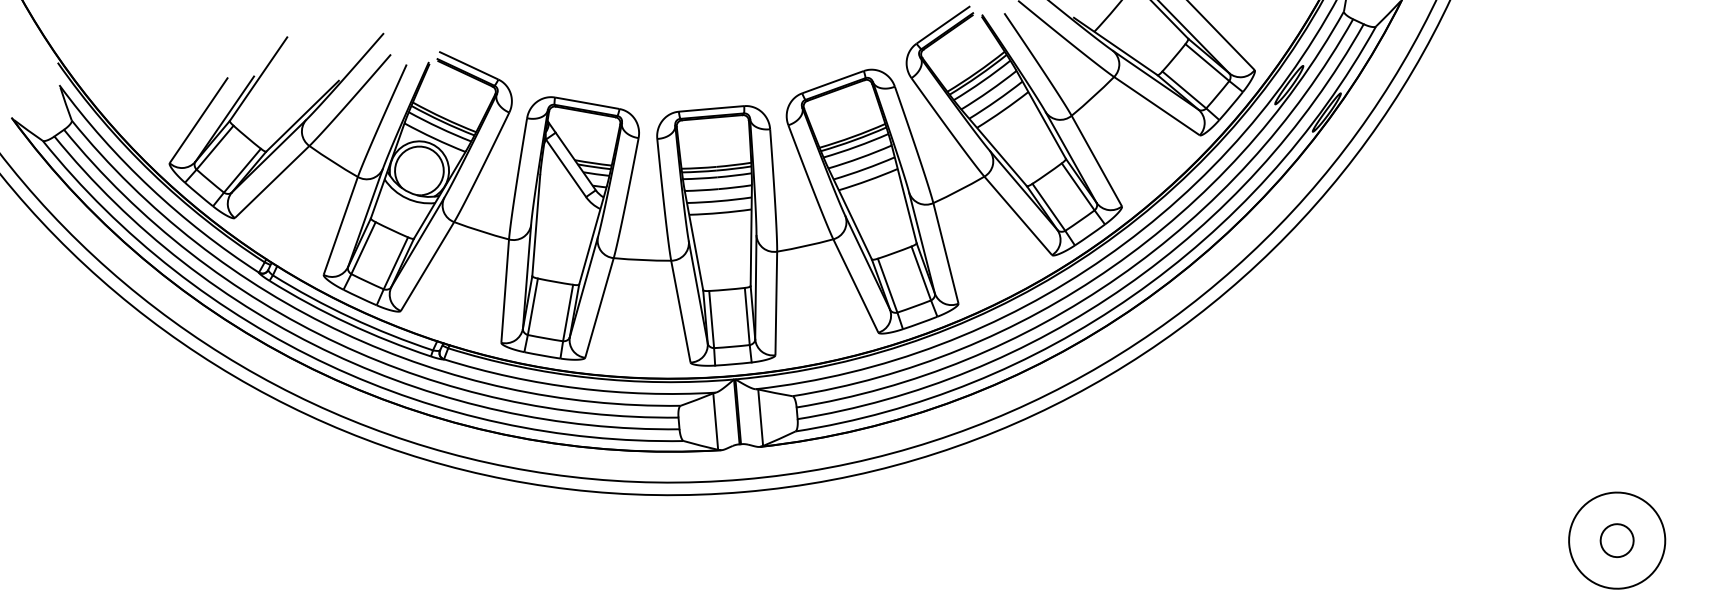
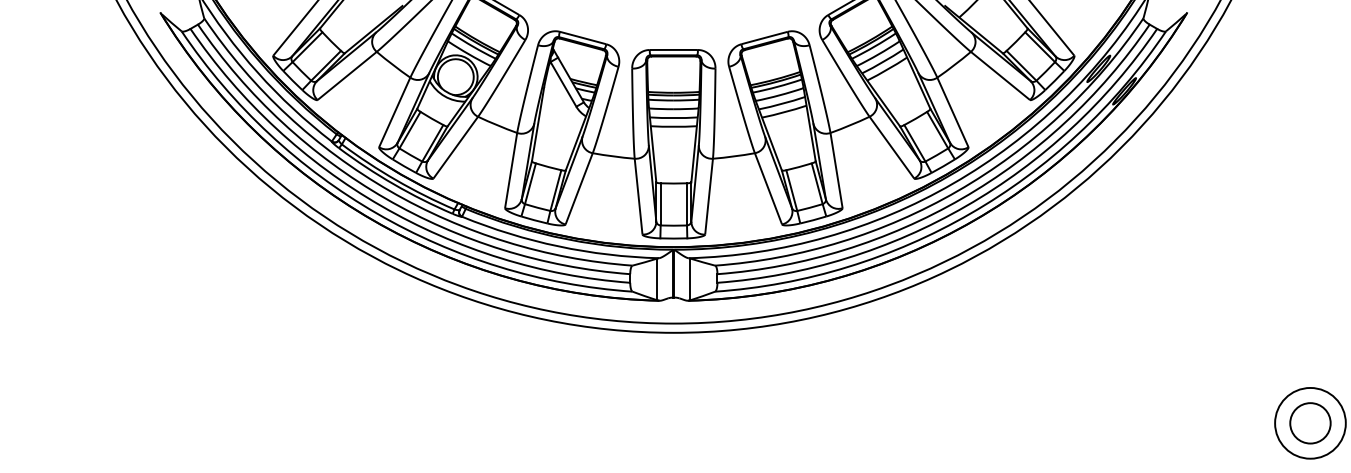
circle: (1617, 540) -> (1310, 423), size x1.67

